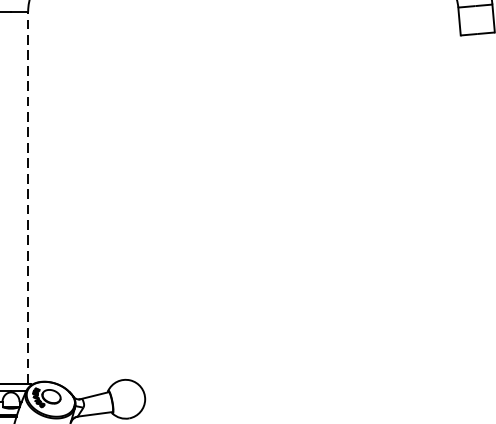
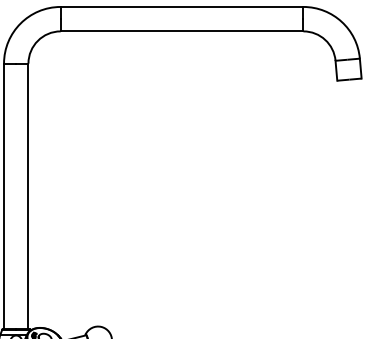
line: (28, 197) -> (28, 196), dashed -> solid

